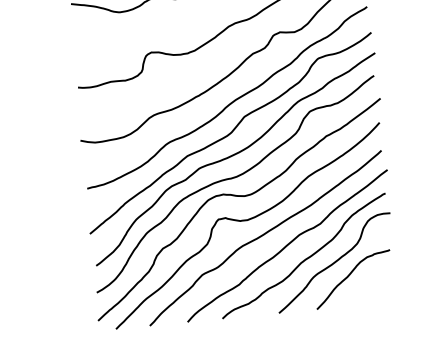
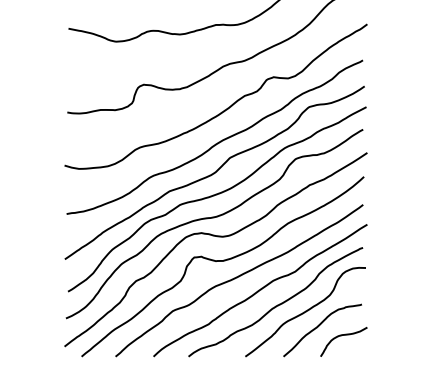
curve: (372, 283) -> (341, 336), added

